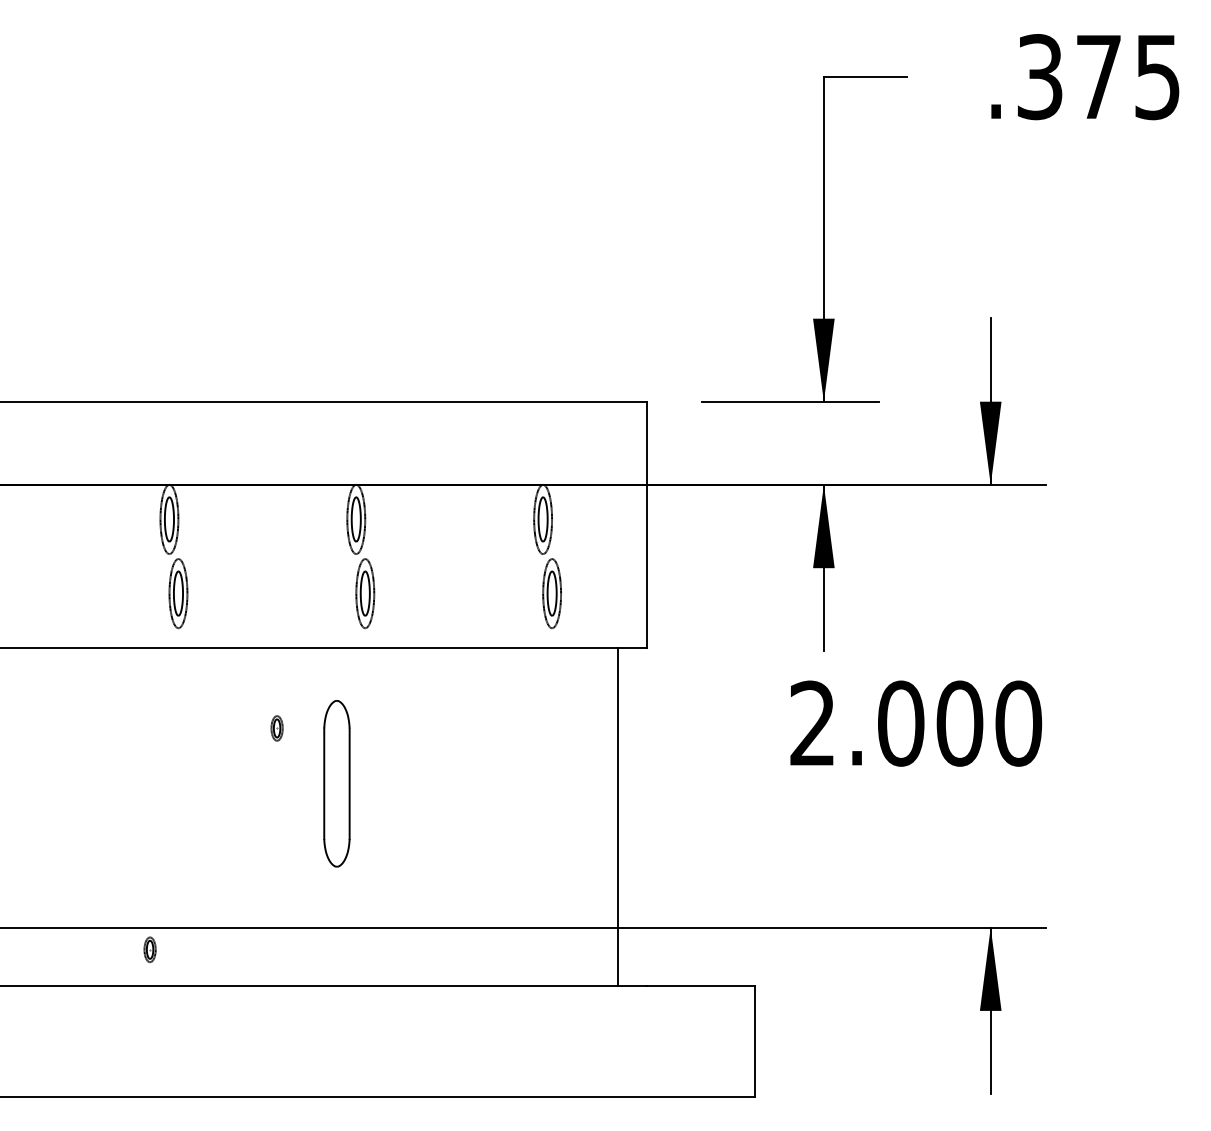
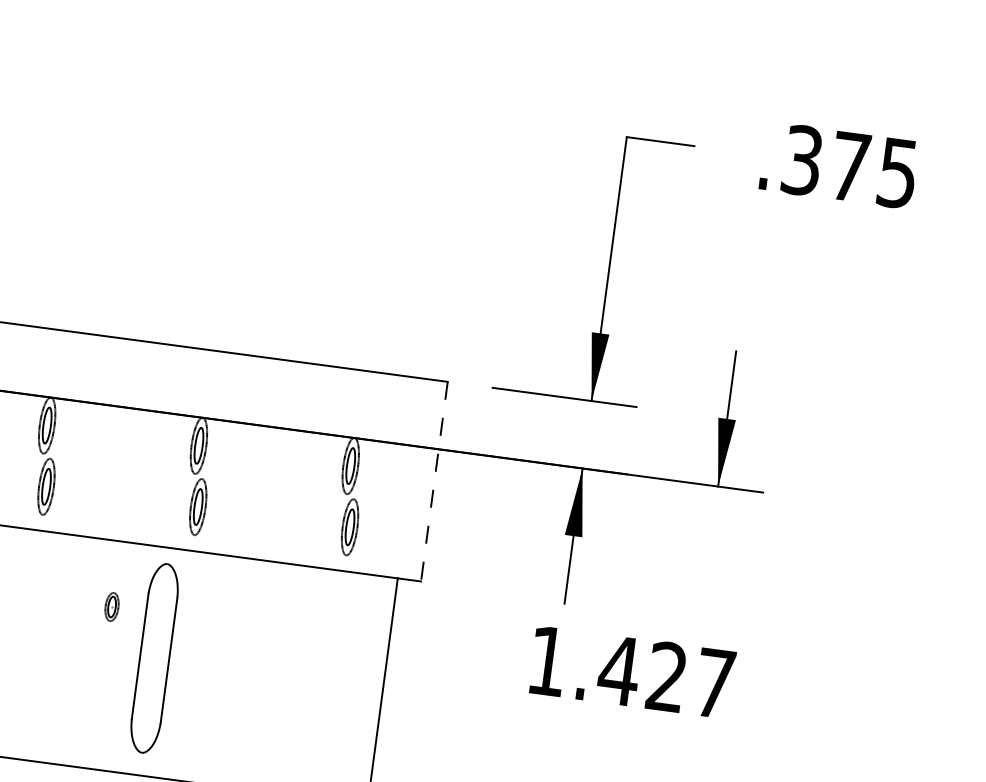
line: (646, 524) -> (434, 481), solid -> dashed
text: (916, 723) -> (631, 672), 2.000 -> 1.427
part: (276, 728) -> (111, 607), size x1.4
part: (336, 783) -> (154, 658), size x1.4

